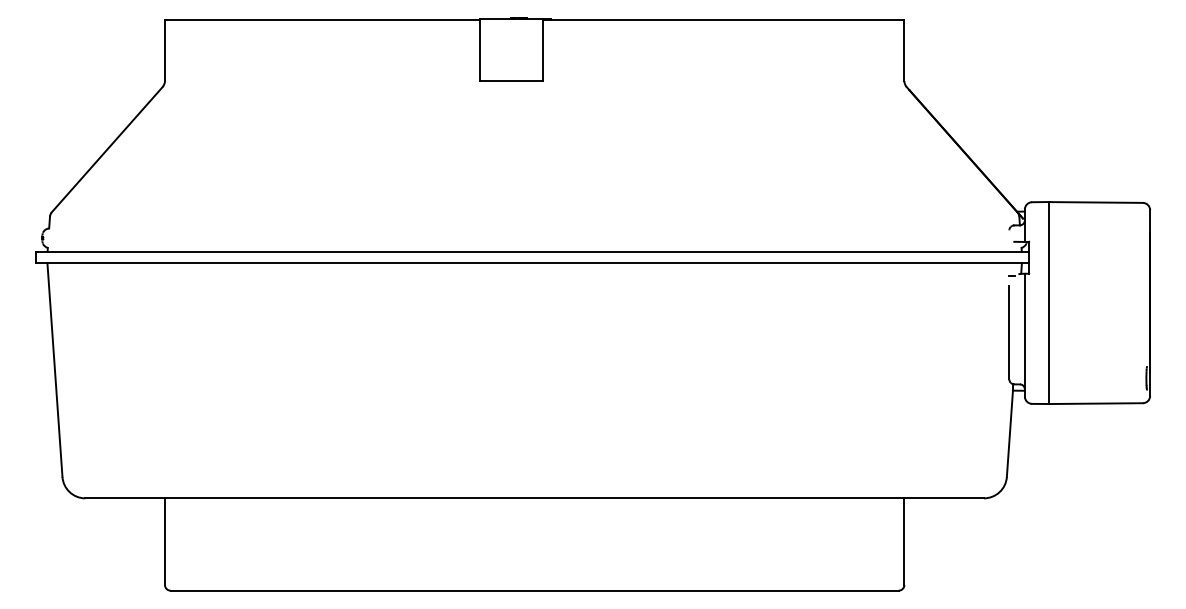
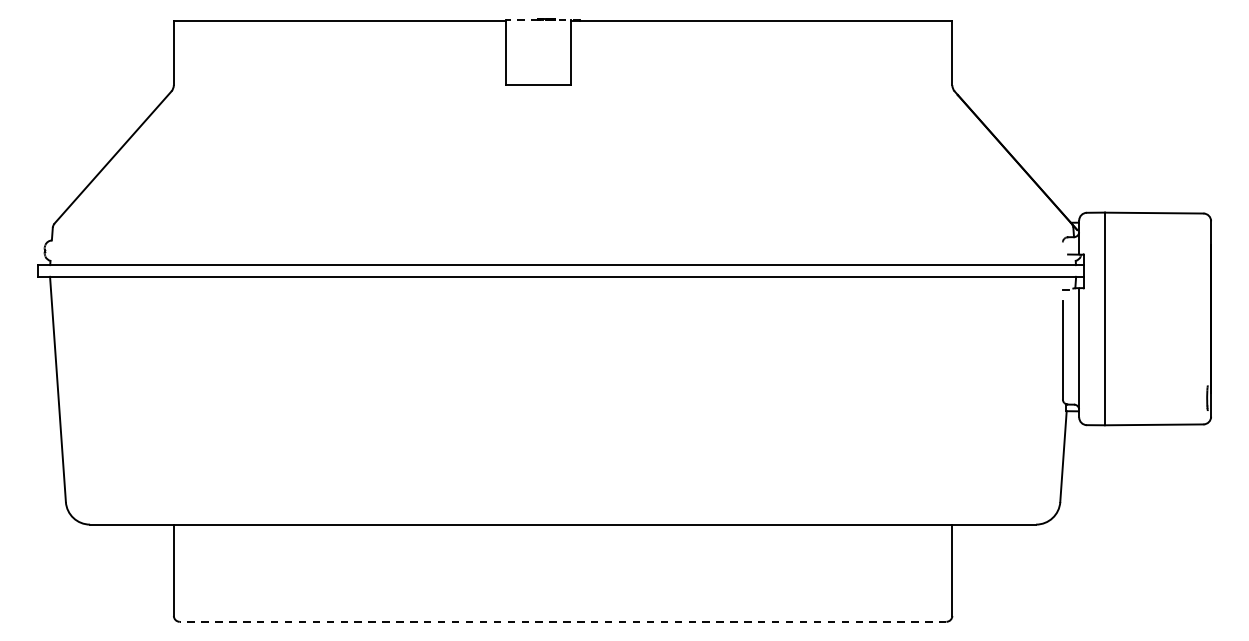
line: (515, 18) -> (542, 19), solid -> dashed
line: (534, 590) -> (562, 621), solid -> dashed

